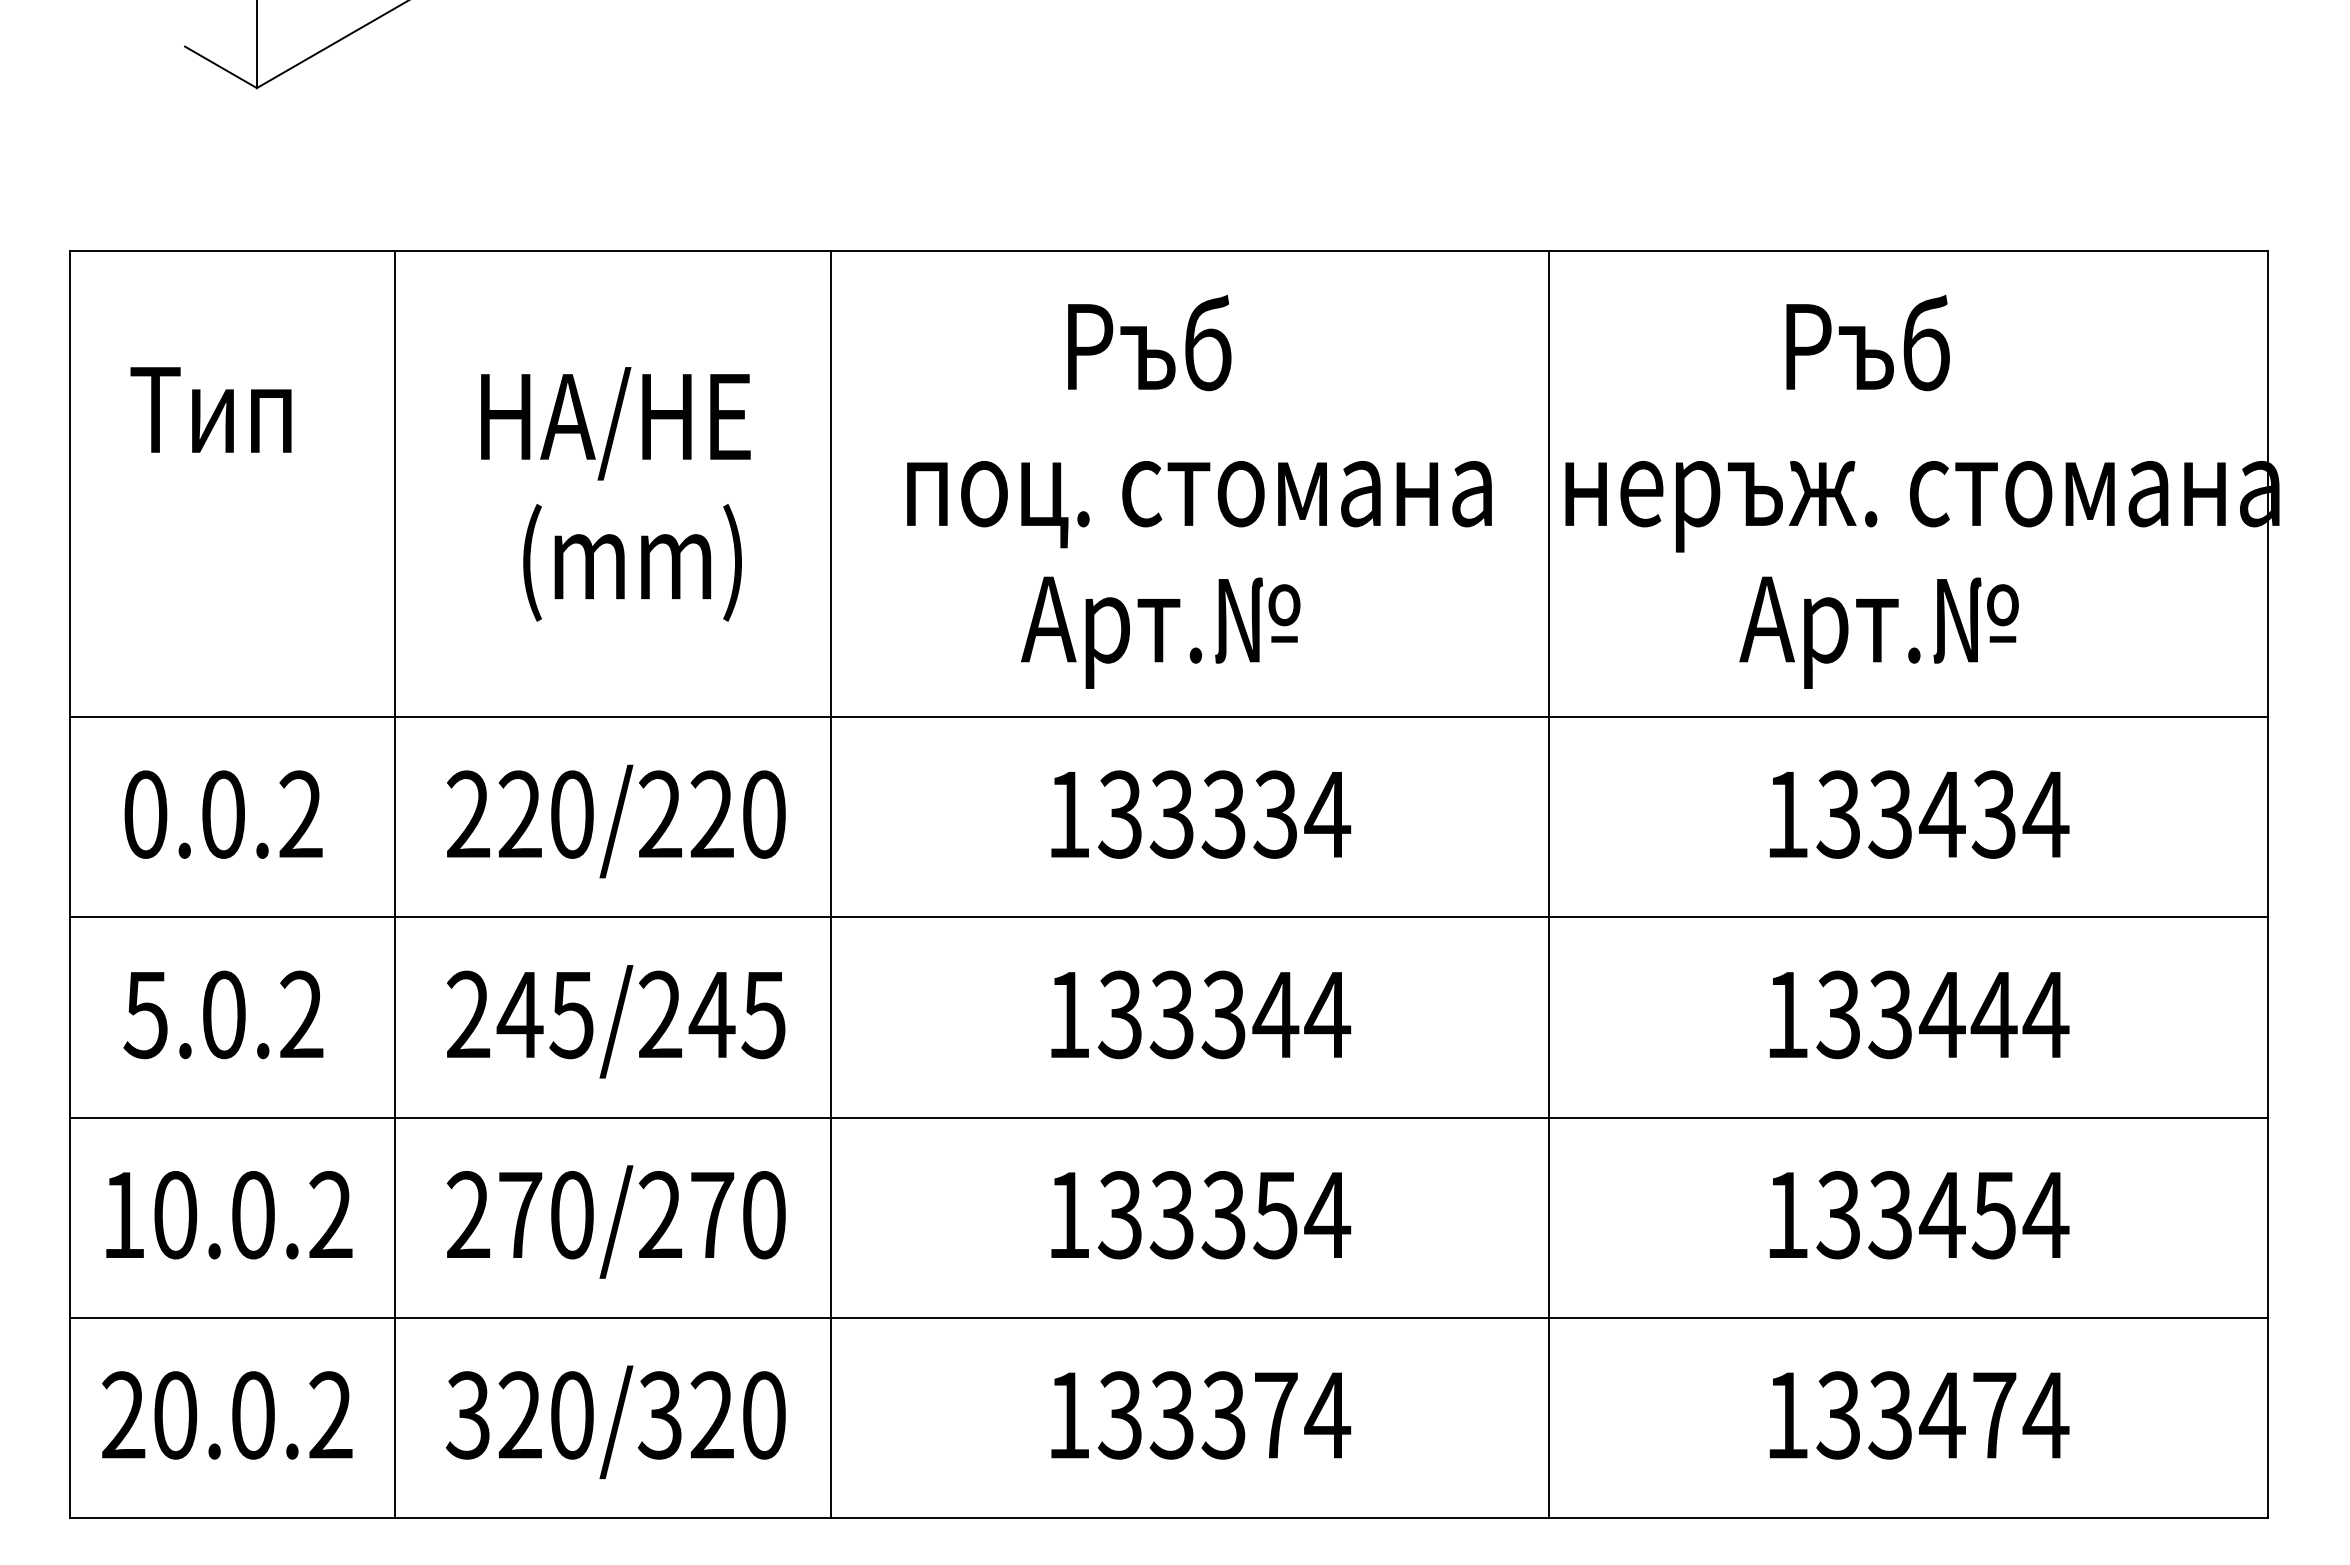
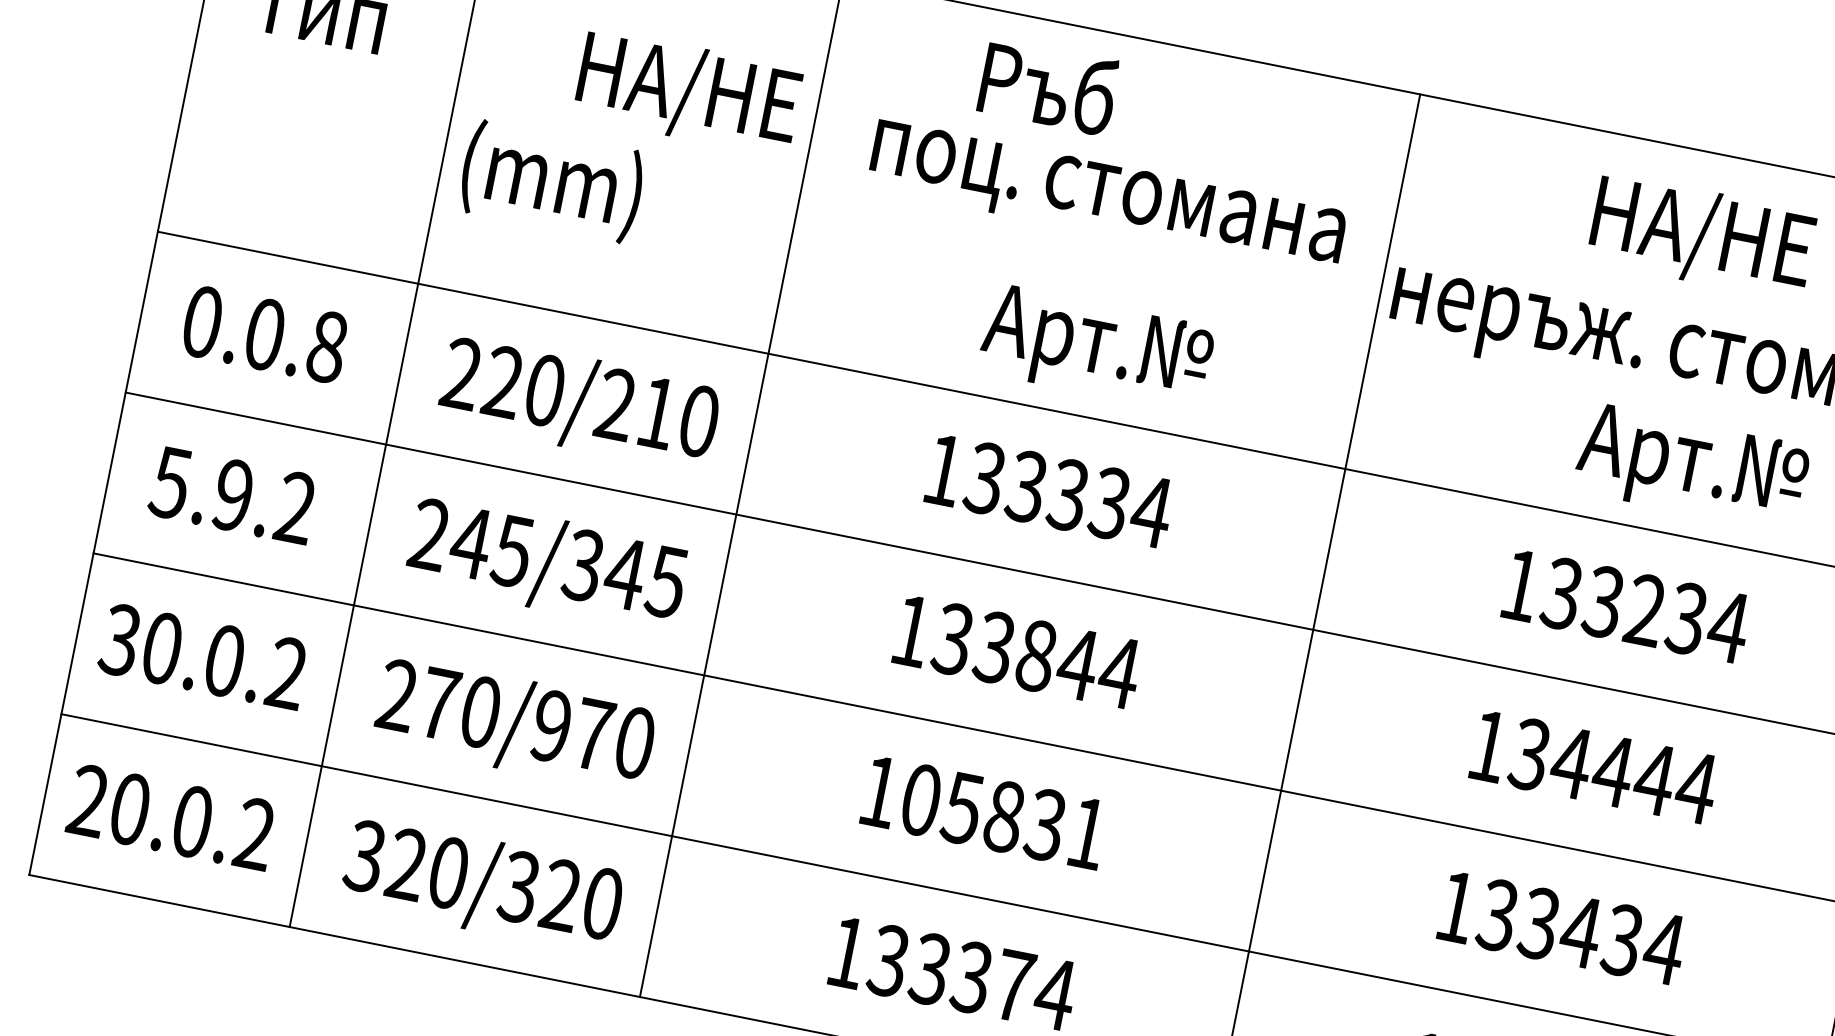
text: (1149, 342) -> (1048, 86), moved
text: (1925, 352) -> (1705, 236), Ръб -> HA/HE
text: (615, 423) -> (688, 92), moved
text: (1199, 504) -> (1107, 199), moved
text: (632, 562) -> (552, 181), moved
text: (1160, 632) -> (1096, 348), moved
text: (1878, 632) -> (1691, 467), moved
text: (711, 813) -> (657, 411), 220/220 -> 220/210
text: (1942, 813) -> (1645, 609), 133434 -> 133234
text: (300, 814) -> (326, 346), 0.0.2 -> 0.0.8
text: (223, 1014) -> (232, 495), 5.0.2 -> 5.9.2
text: (1223, 1014) -> (1036, 655), 133344 -> 133844
text: (1890, 1014) -> (1571, 762), 133444 -> 134444
text: (659, 1015) -> (582, 565), 245/245 -> 245/345
text: (1993, 1214) -> (1622, 939), 133454 -> 133434
text: (122, 1215) -> (119, 640), 10.0.2 -> 30.0.2
text: (660, 1215) -> (551, 726), 270/270 -> 270/970
text: (1224, 1215) -> (1004, 817), 133354 -> 105831

